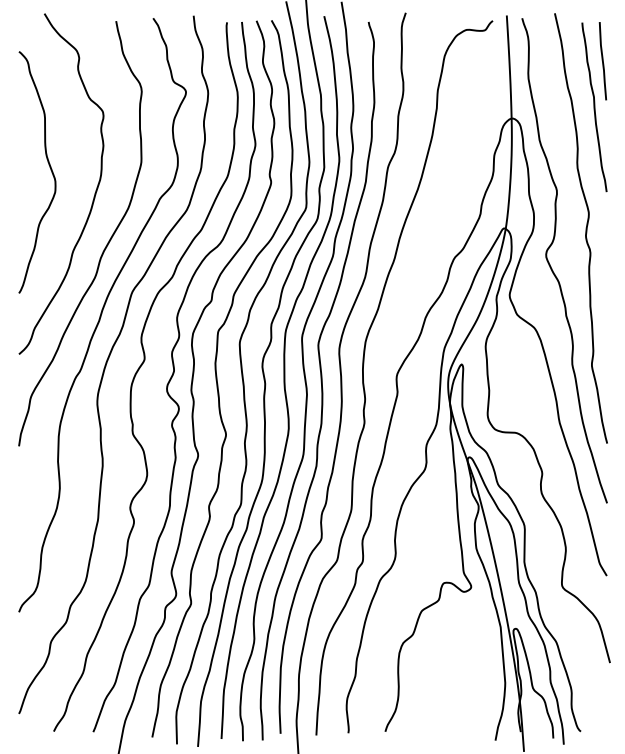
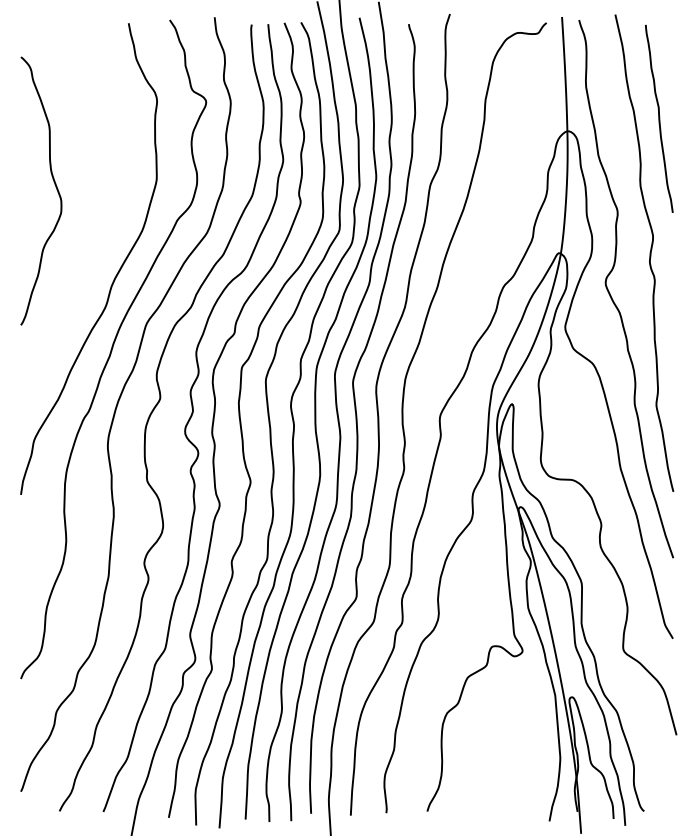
line: (602, 61) -> (668, 67), removed
curve: (94, 194) -> (104, 215), removed

